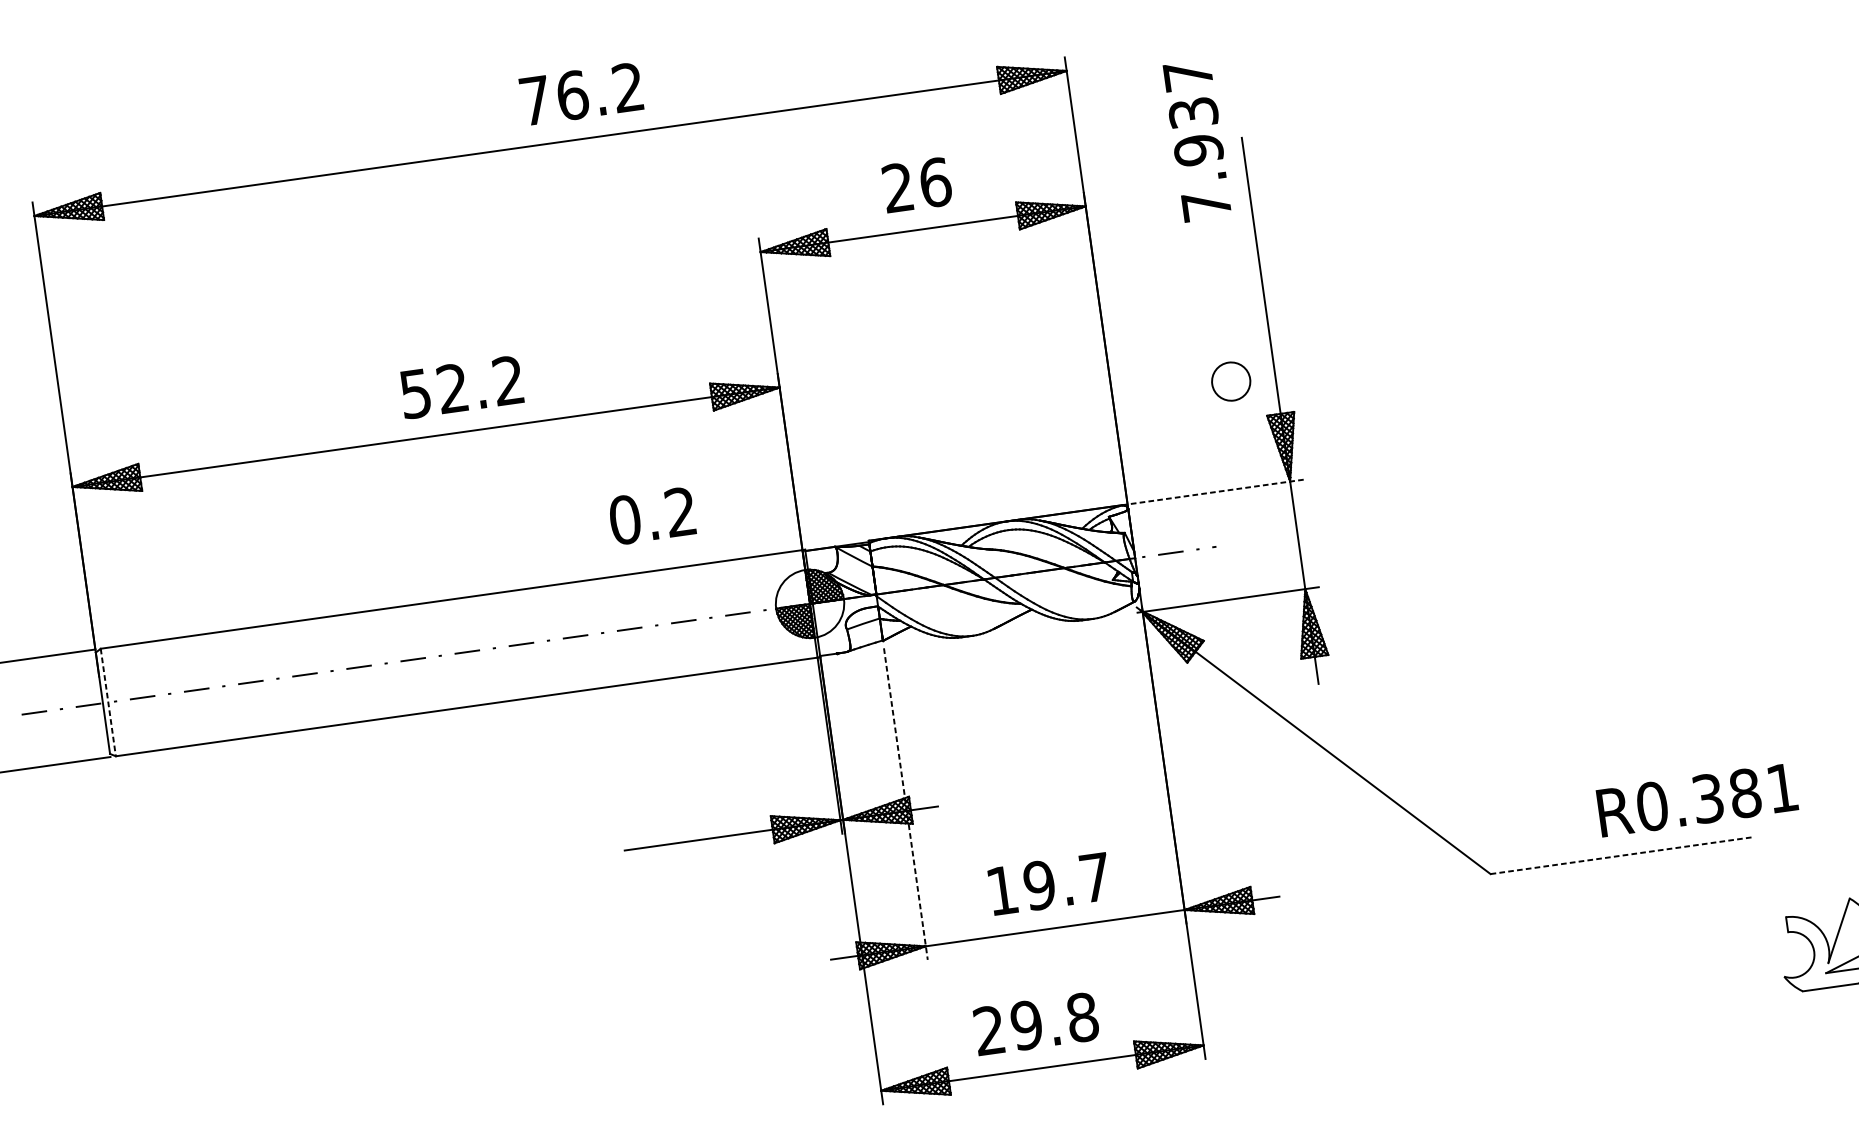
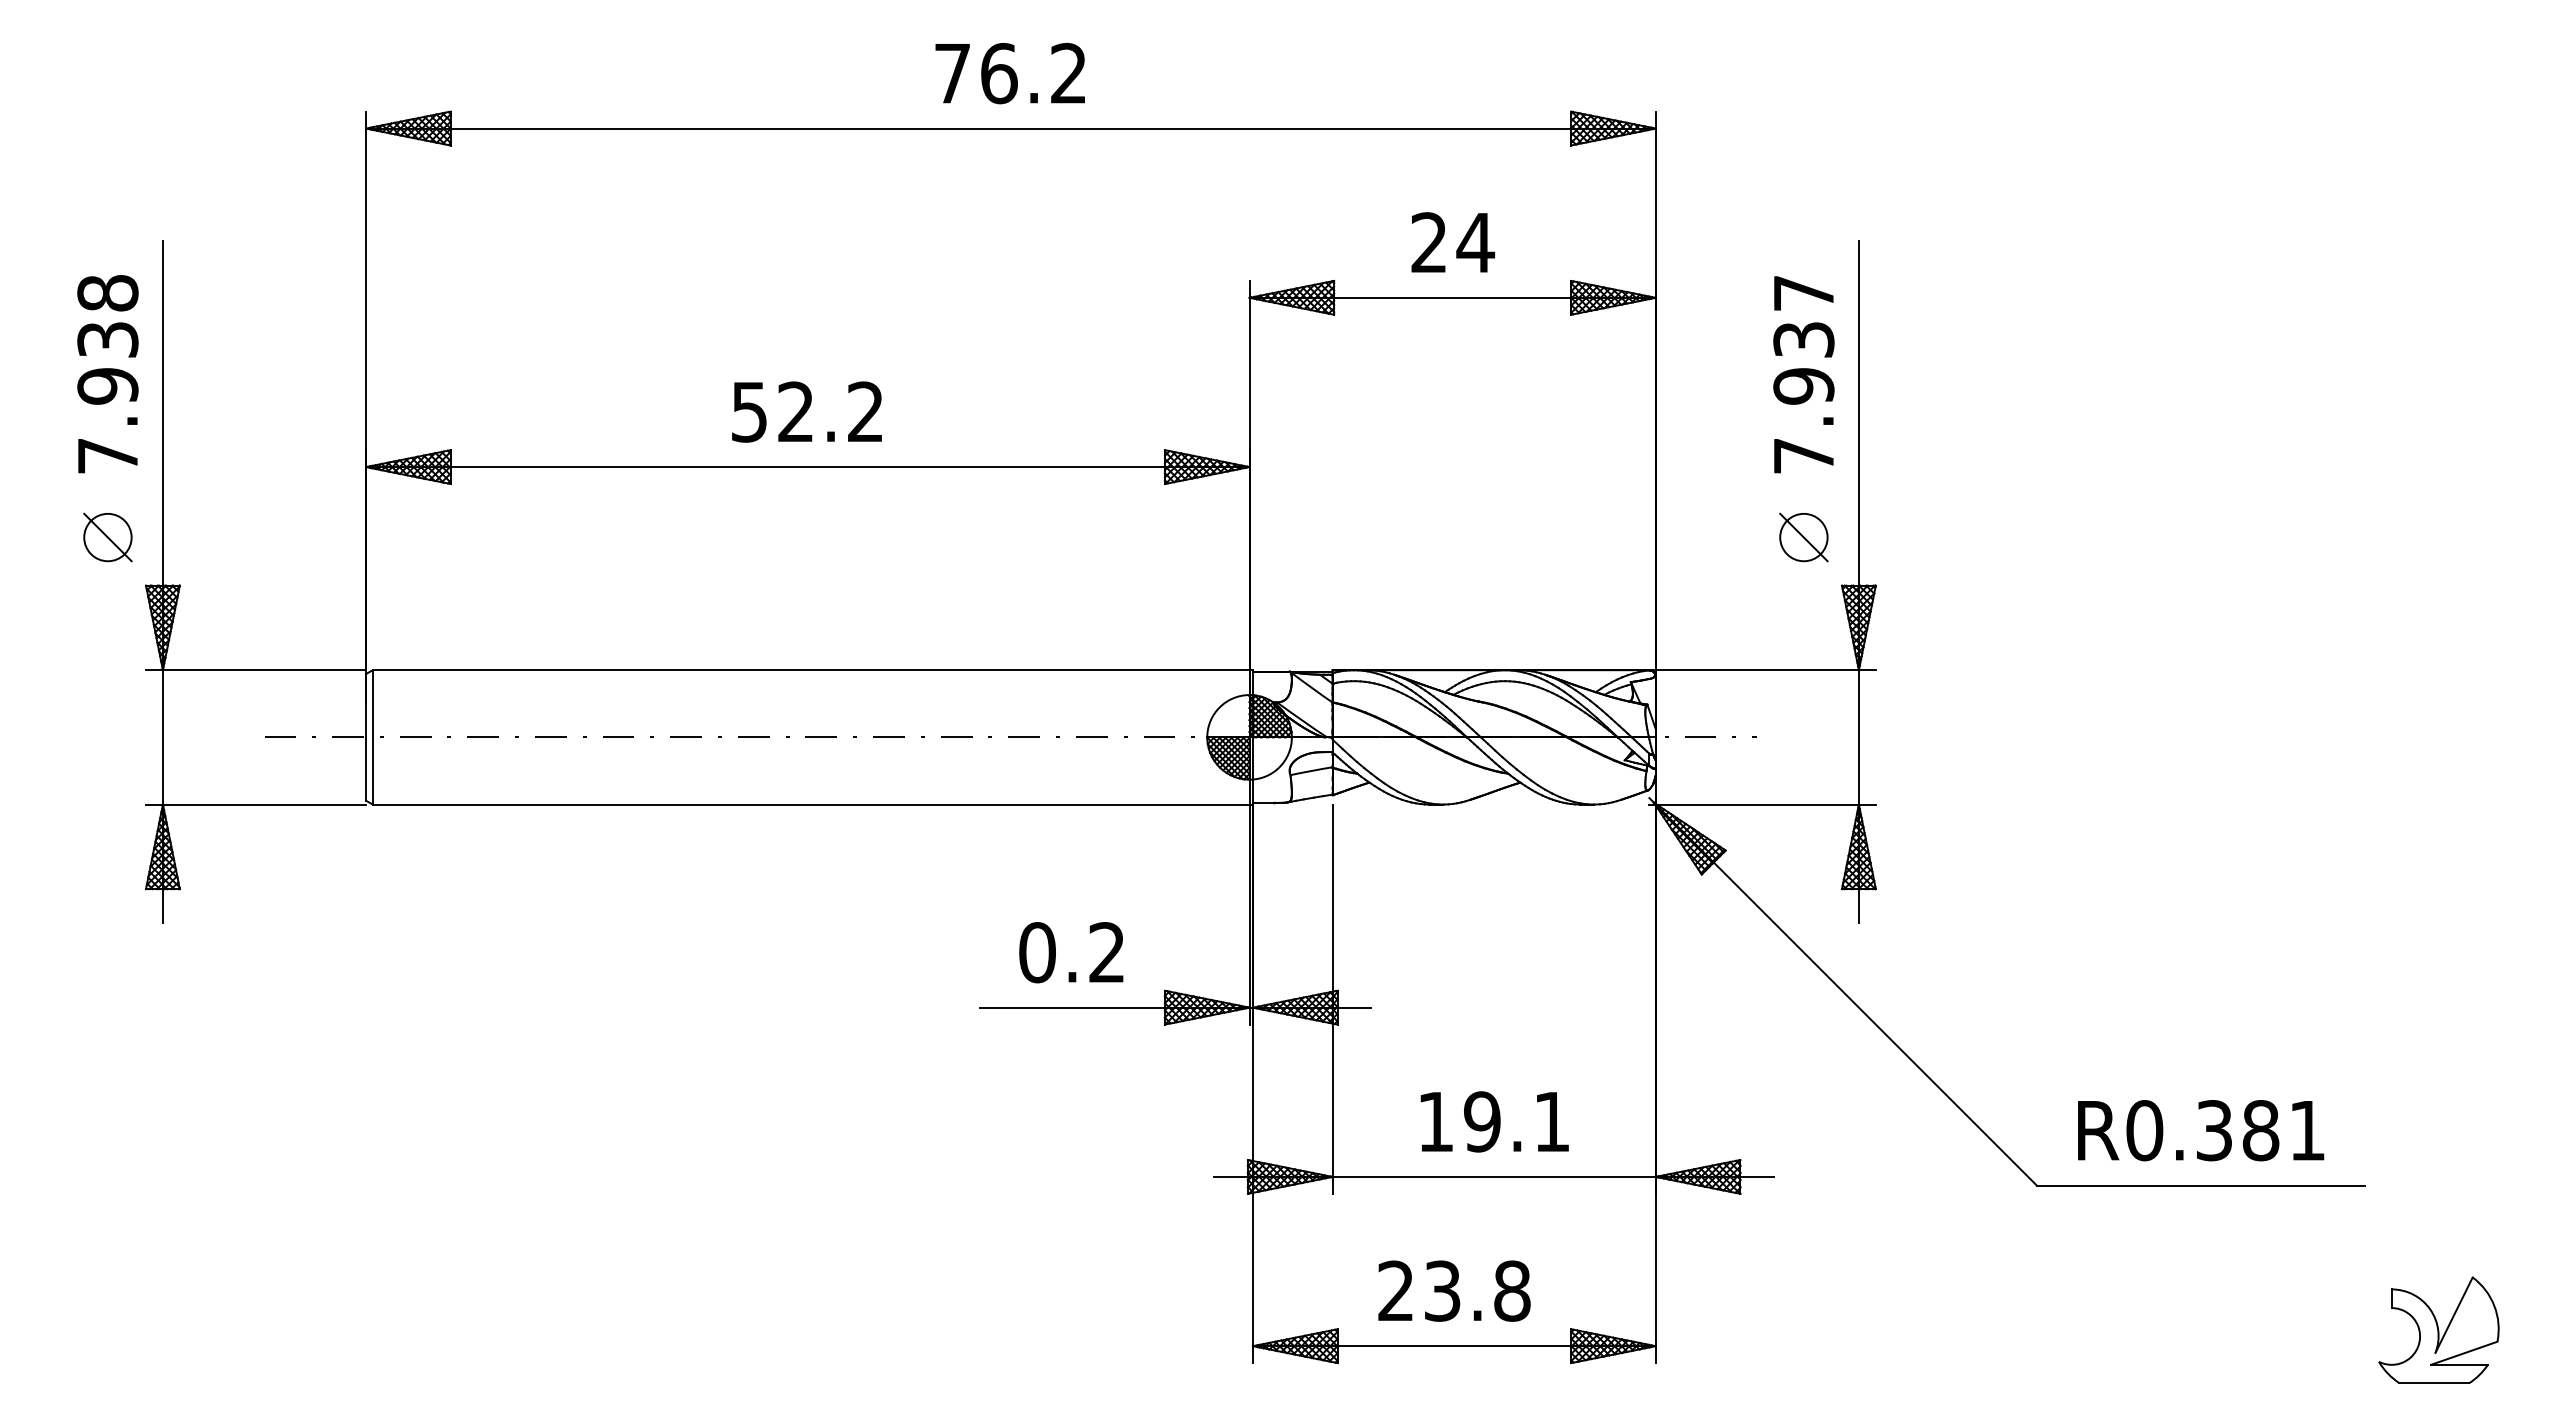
text: (580, 94) -> (1009, 73), moved
text: (1197, 140) -> (1803, 374), moved
text: (935, 182) -> (1475, 242), 26 -> 24
line: (1230, 381) -> (1803, 537), added
text: (461, 386) -> (806, 411), moved
line: (1213, 492) -> (1762, 670), dashed -> solid
text: (652, 515) -> (1071, 952), moved
line: (108, 702) -> (372, 737), dashed -> solid
text: (1697, 799) -> (2201, 1130), moved
line: (905, 804) -> (1332, 999), dashed -> solid
line: (1621, 855) -> (2200, 1185), dashed -> solid
text: (1095, 877) -> (1552, 1121), 19.7 -> 19.1
text: (1026, 1024) -> (1442, 1290), 29.8 -> 23.8

